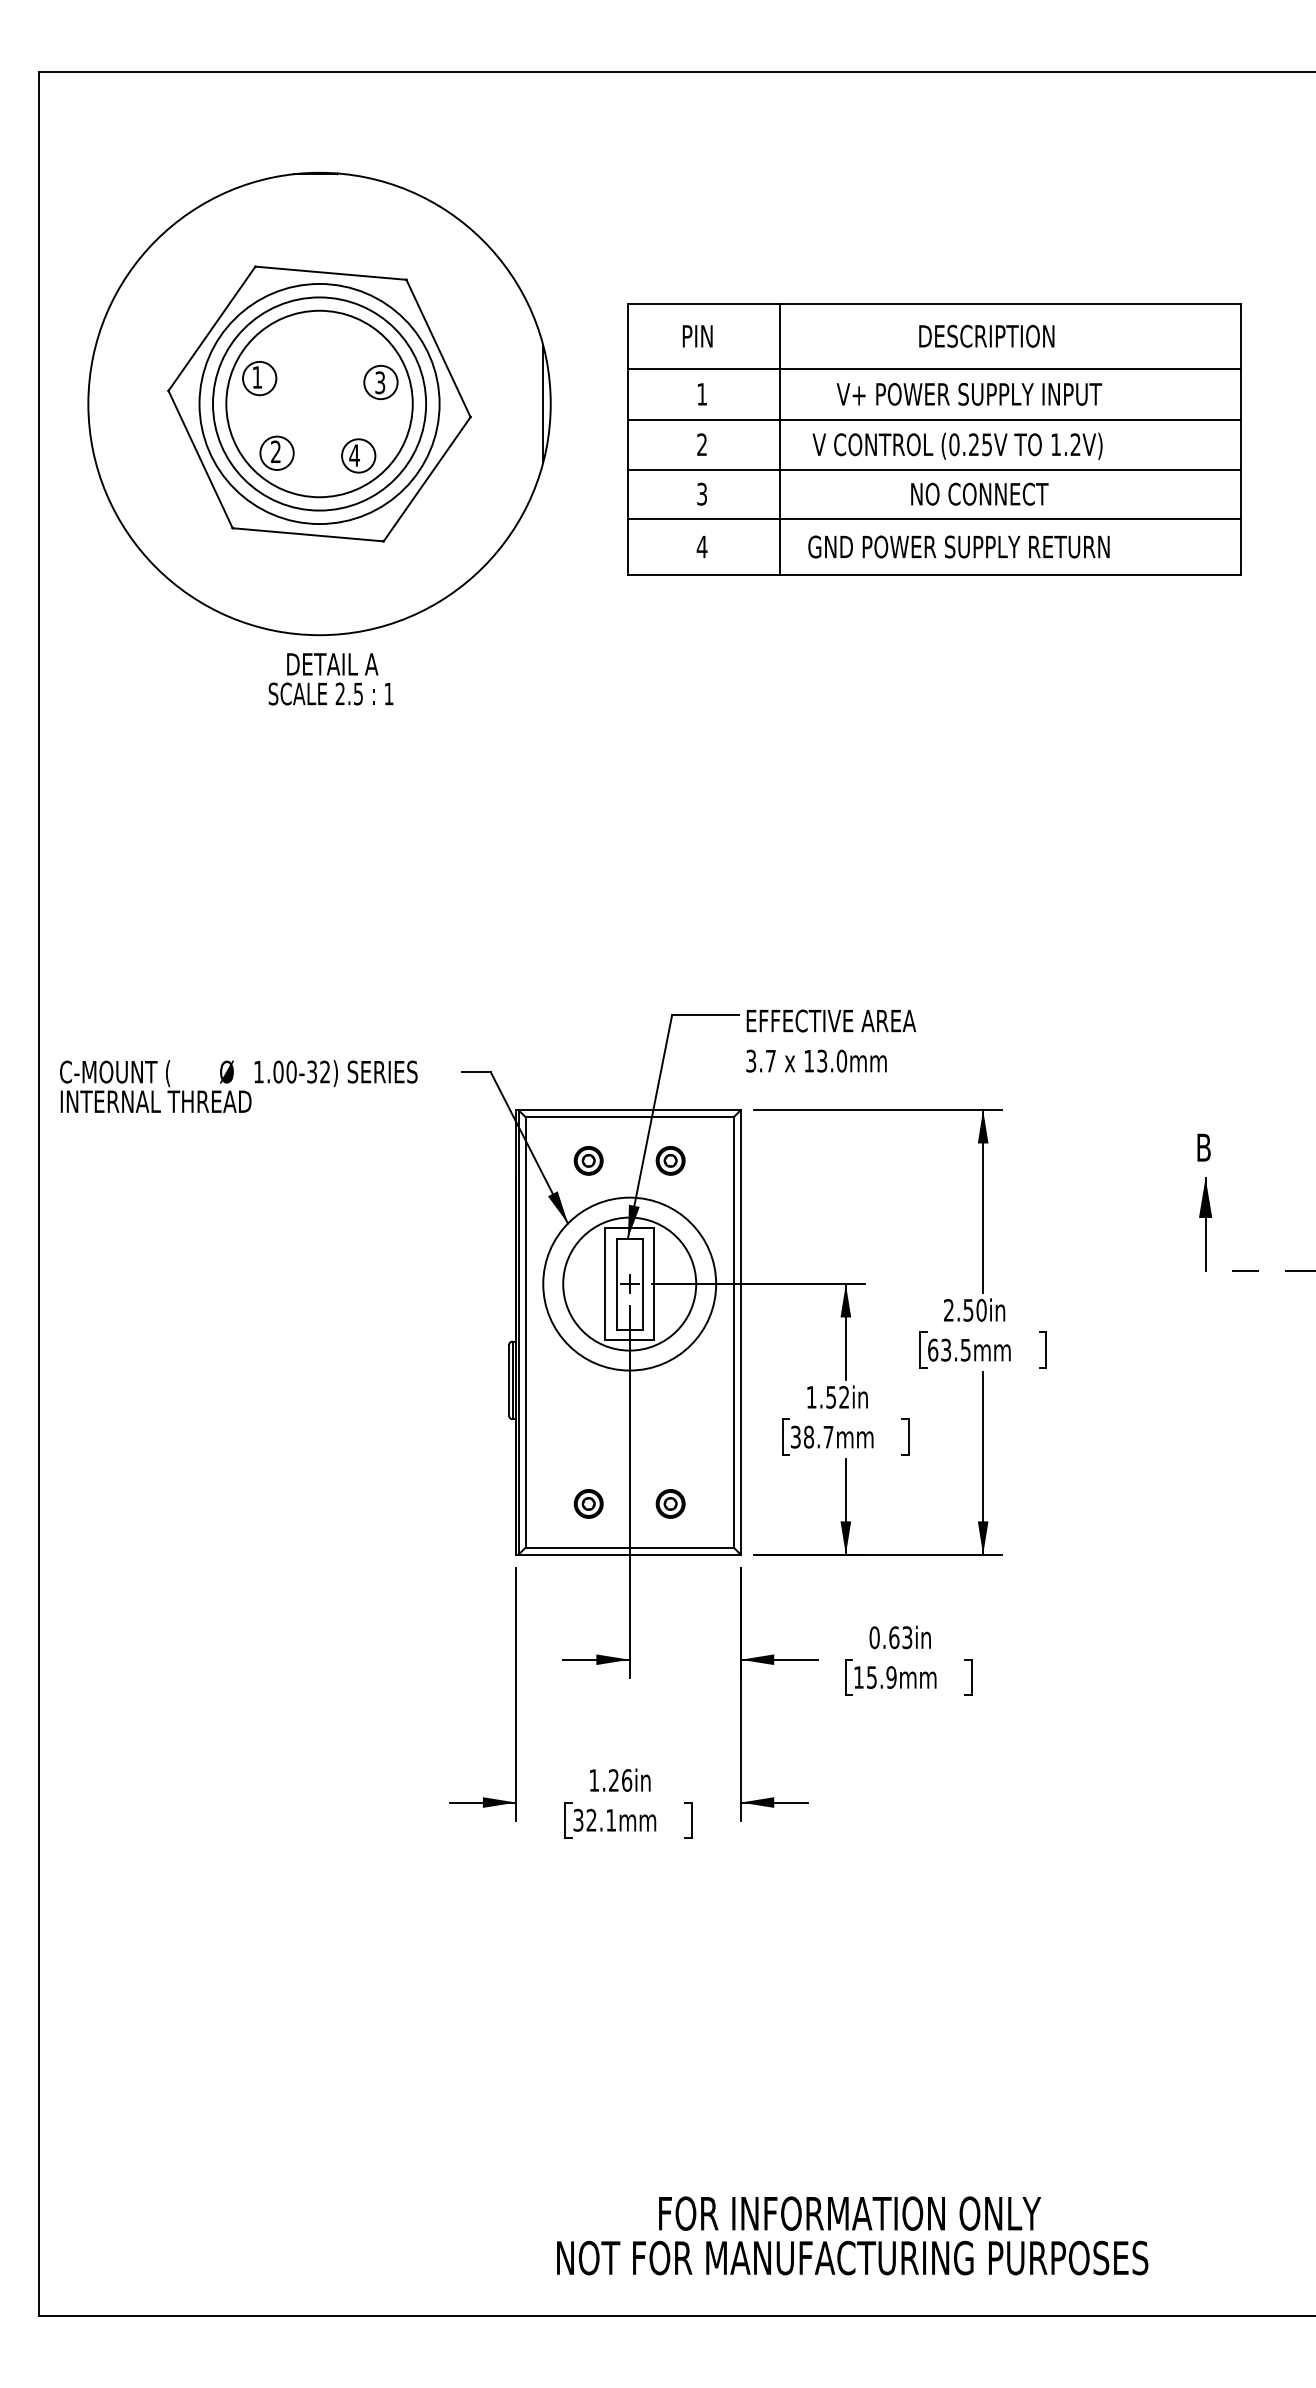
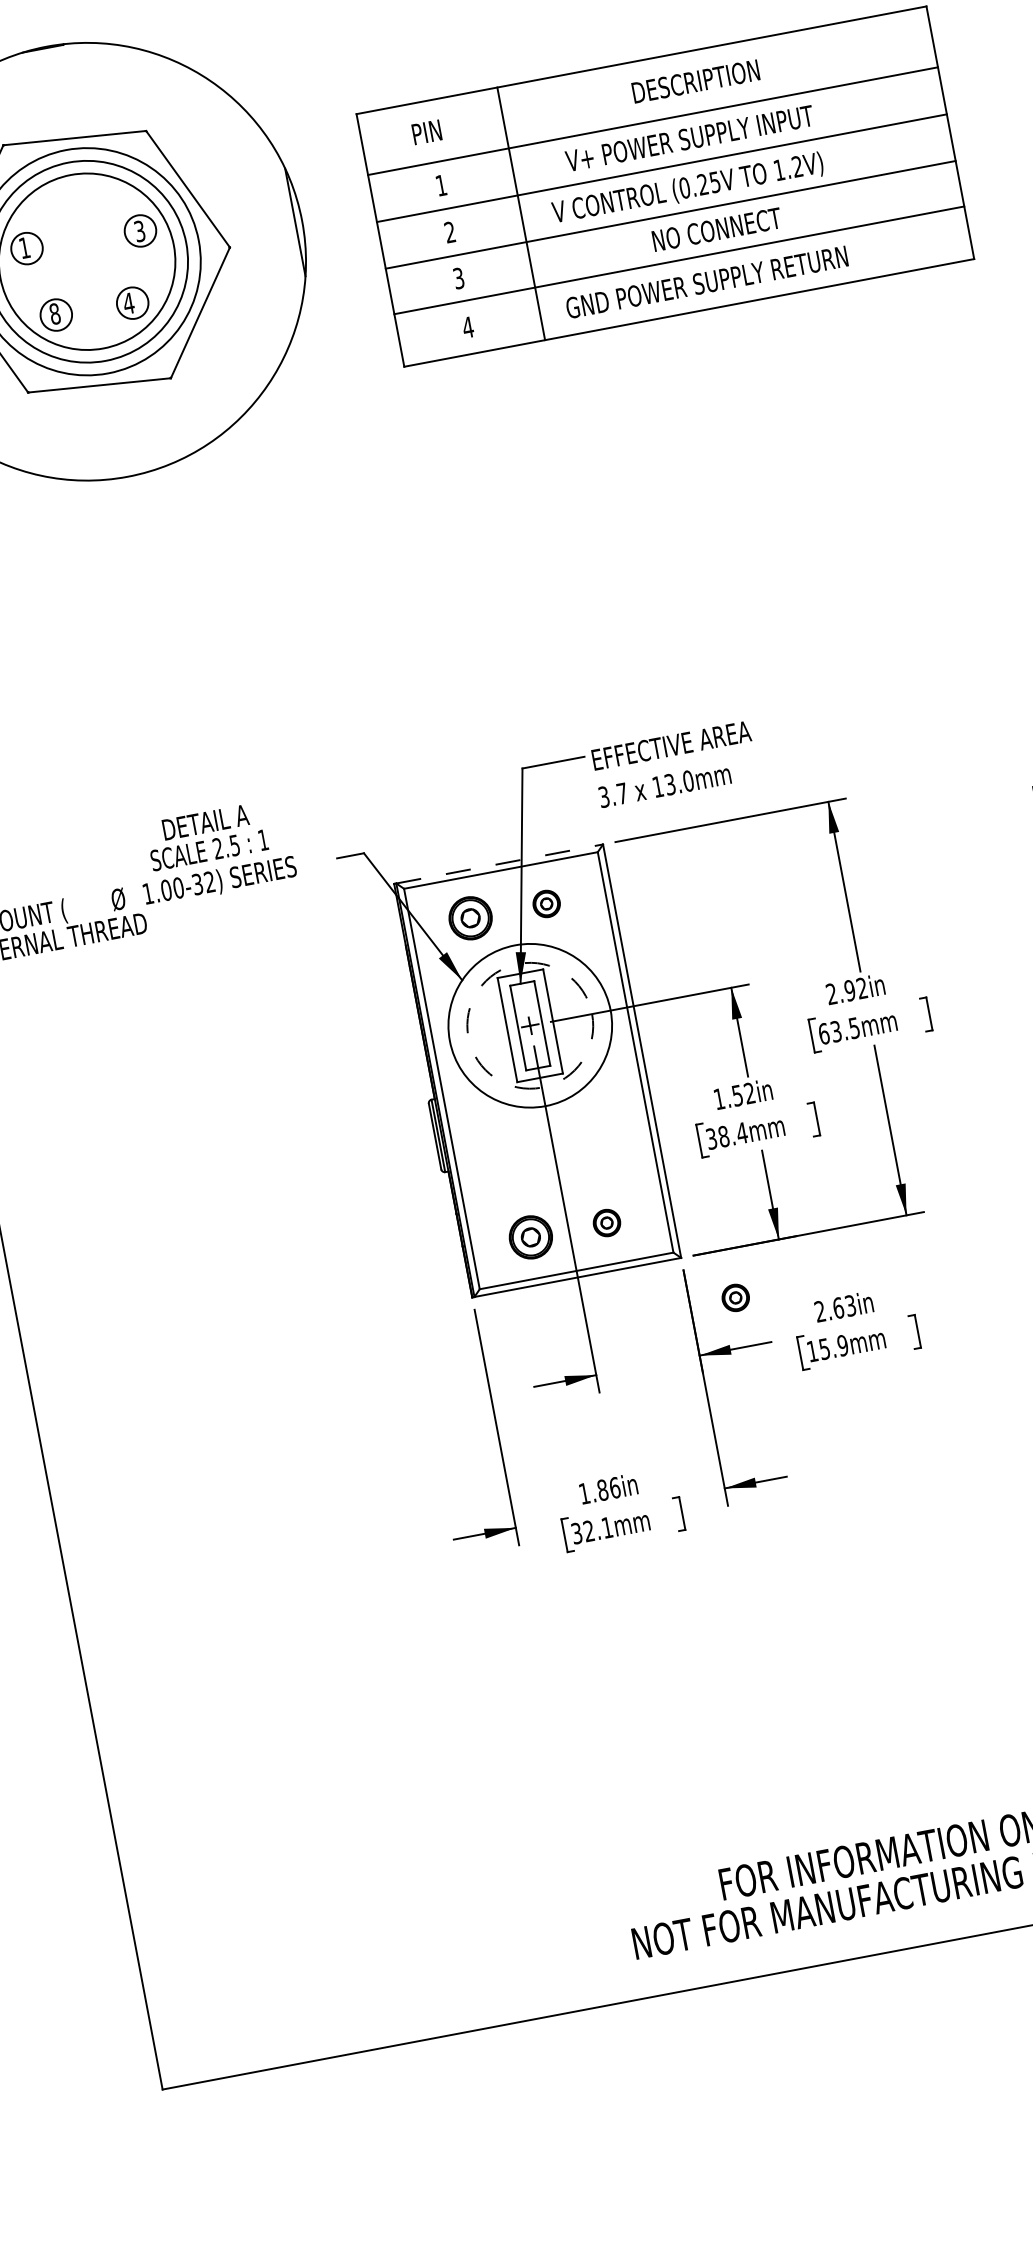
text: (276, 451) -> (55, 313), 2 -> 8
text: (330, 679) -> (206, 836), moved
line: (630, 1110) -> (500, 864), solid -> dashed
part: (588, 1160) -> (470, 918), size x1.6
circle: (629, 1283) -> (529, 1025), solid -> dashed
text: (974, 1309) -> (855, 988), 2.50in -> 2.92in
text: (828, 1437) -> (742, 1133), 38.7mm -> 38.4mm
part: (588, 1503) -> (530, 1237), size x1.6
part: (789, 1606) -> (735, 1297), added
text: (874, 1637) -> (820, 1311), 0.63in -> 2.63in
text: (613, 1780) -> (602, 1490), 1.26in -> 1.86in

